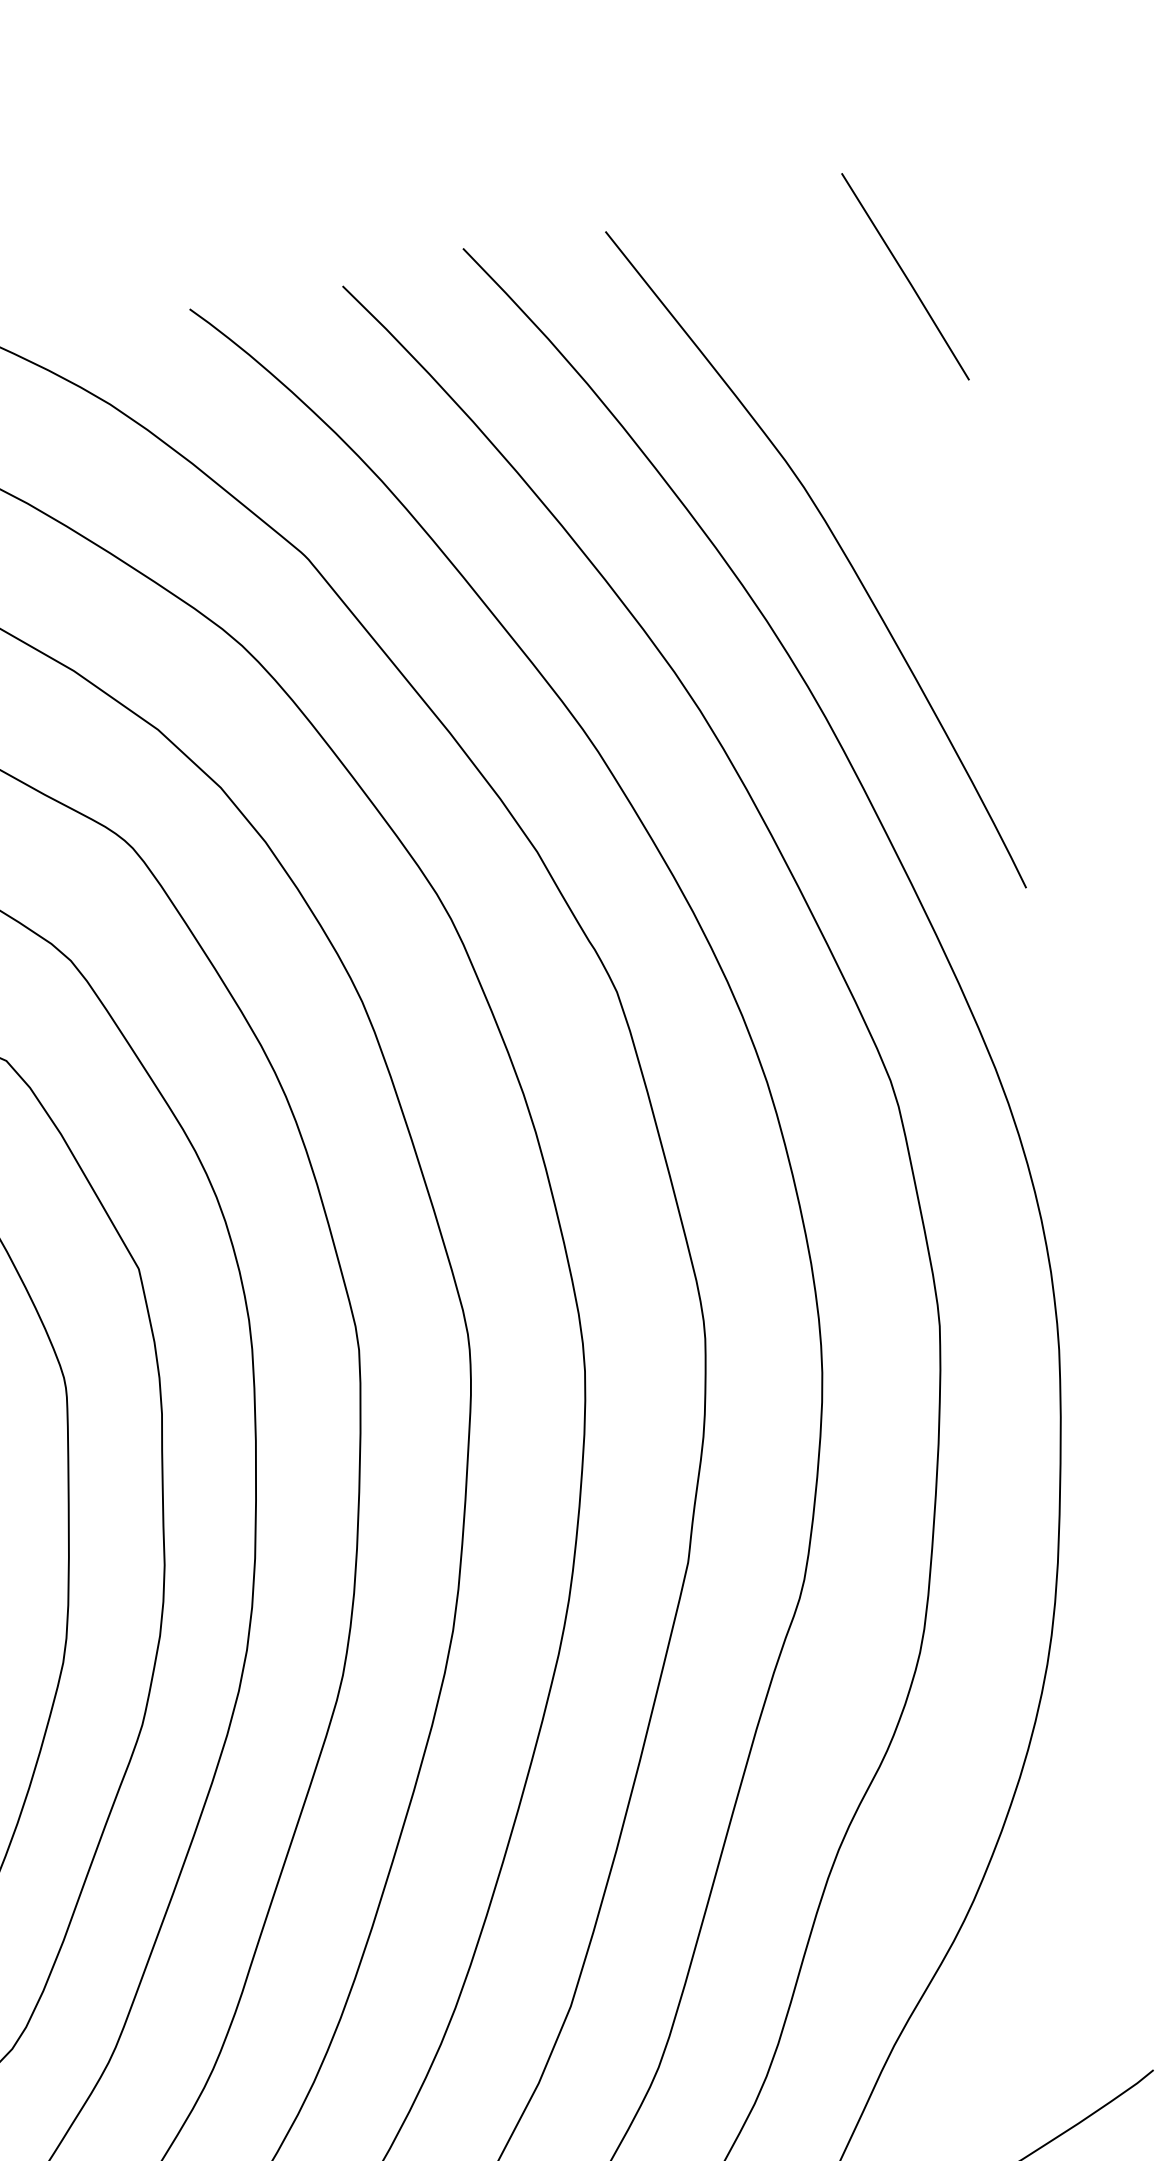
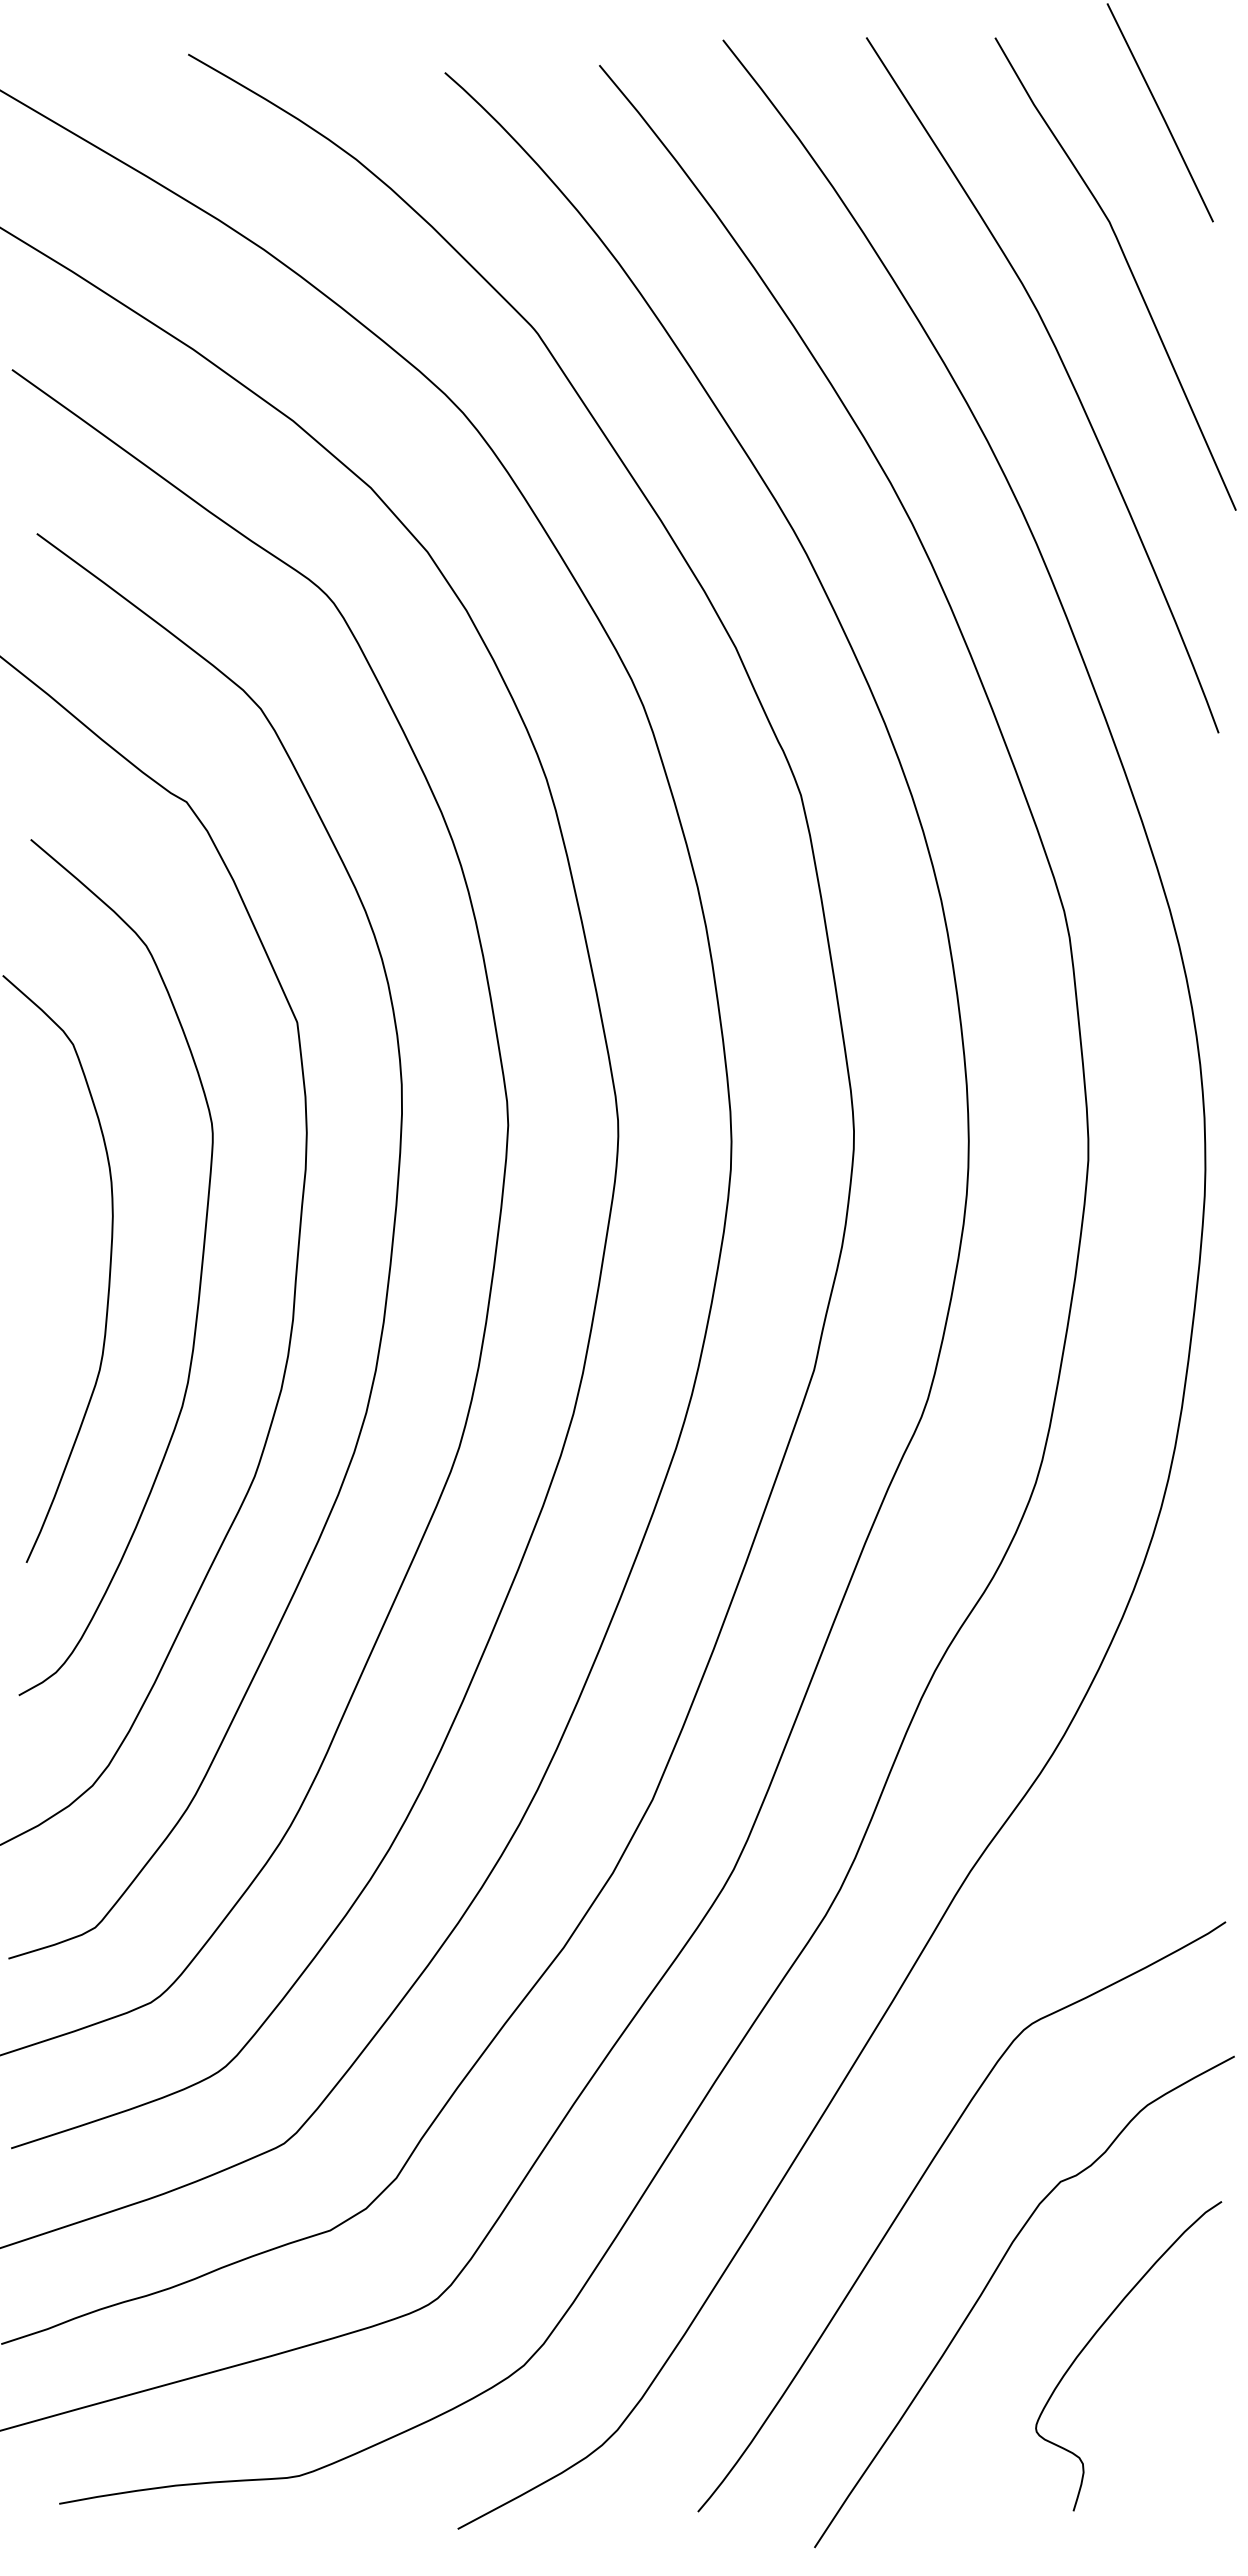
curve: (889, 433) -> (1128, 267), added

